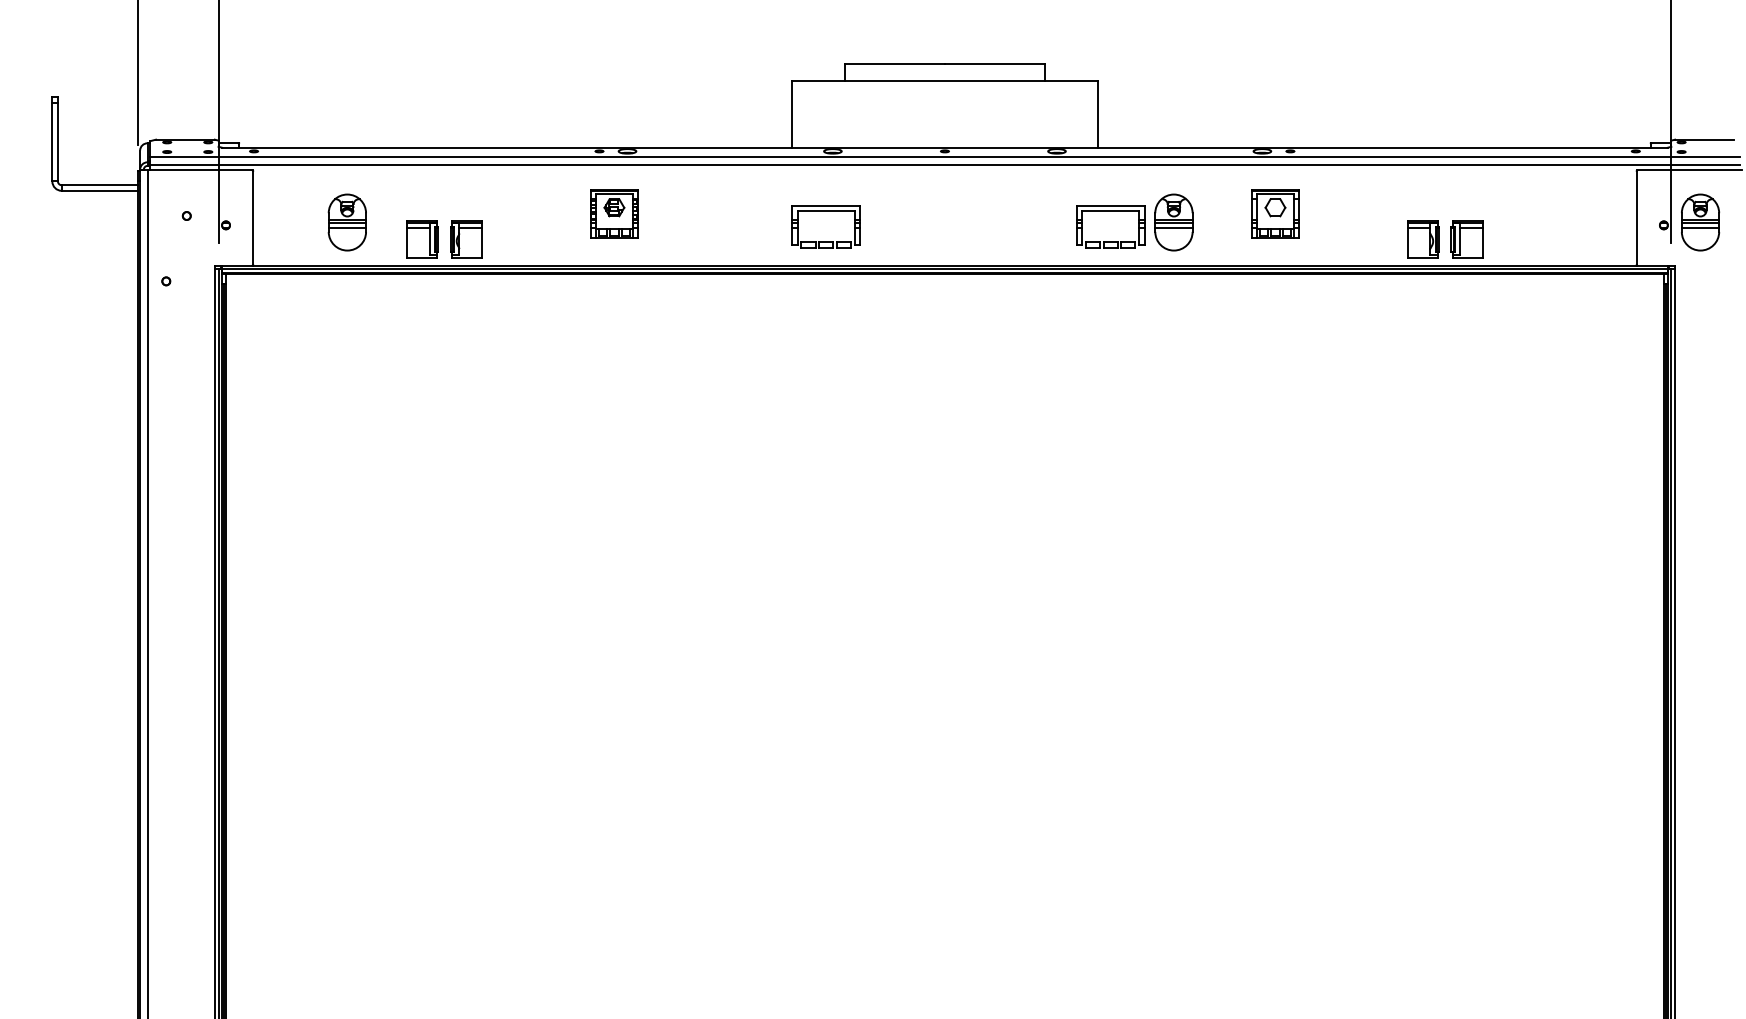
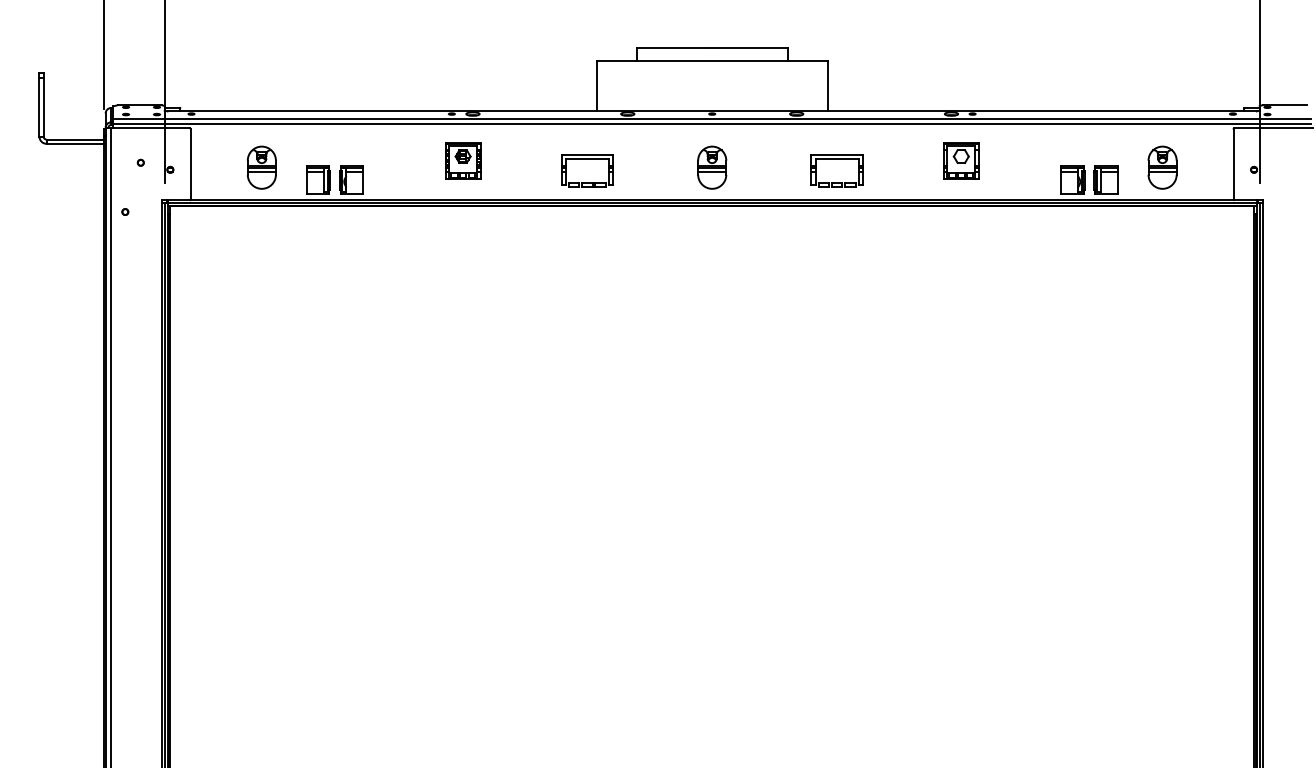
part: (825, 211) -> (586, 159), moved
part: (1173, 222) -> (711, 167), moved
part: (1700, 222) -> (1162, 167), moved

